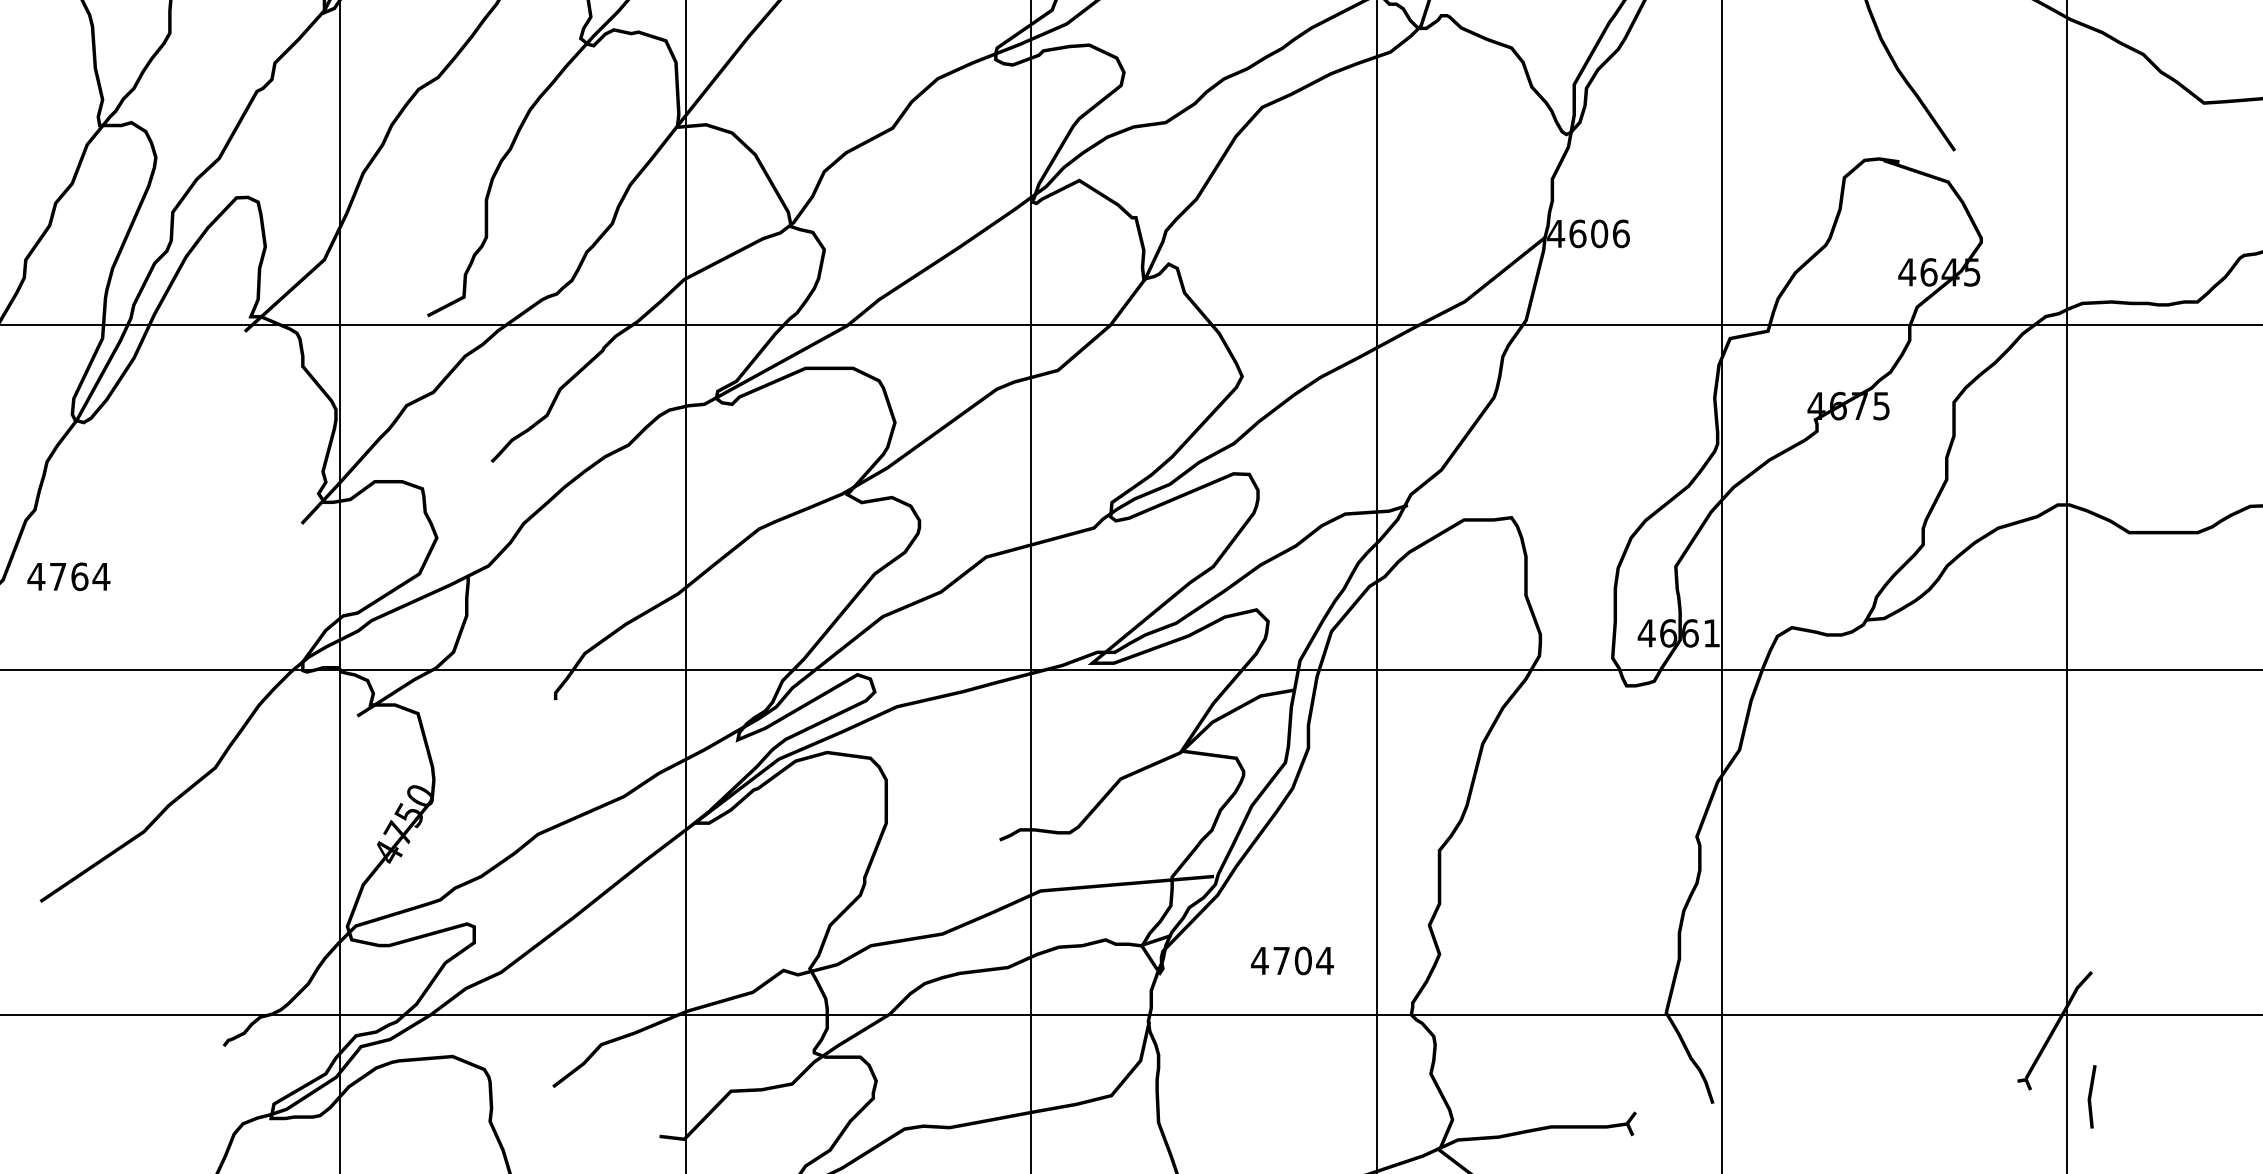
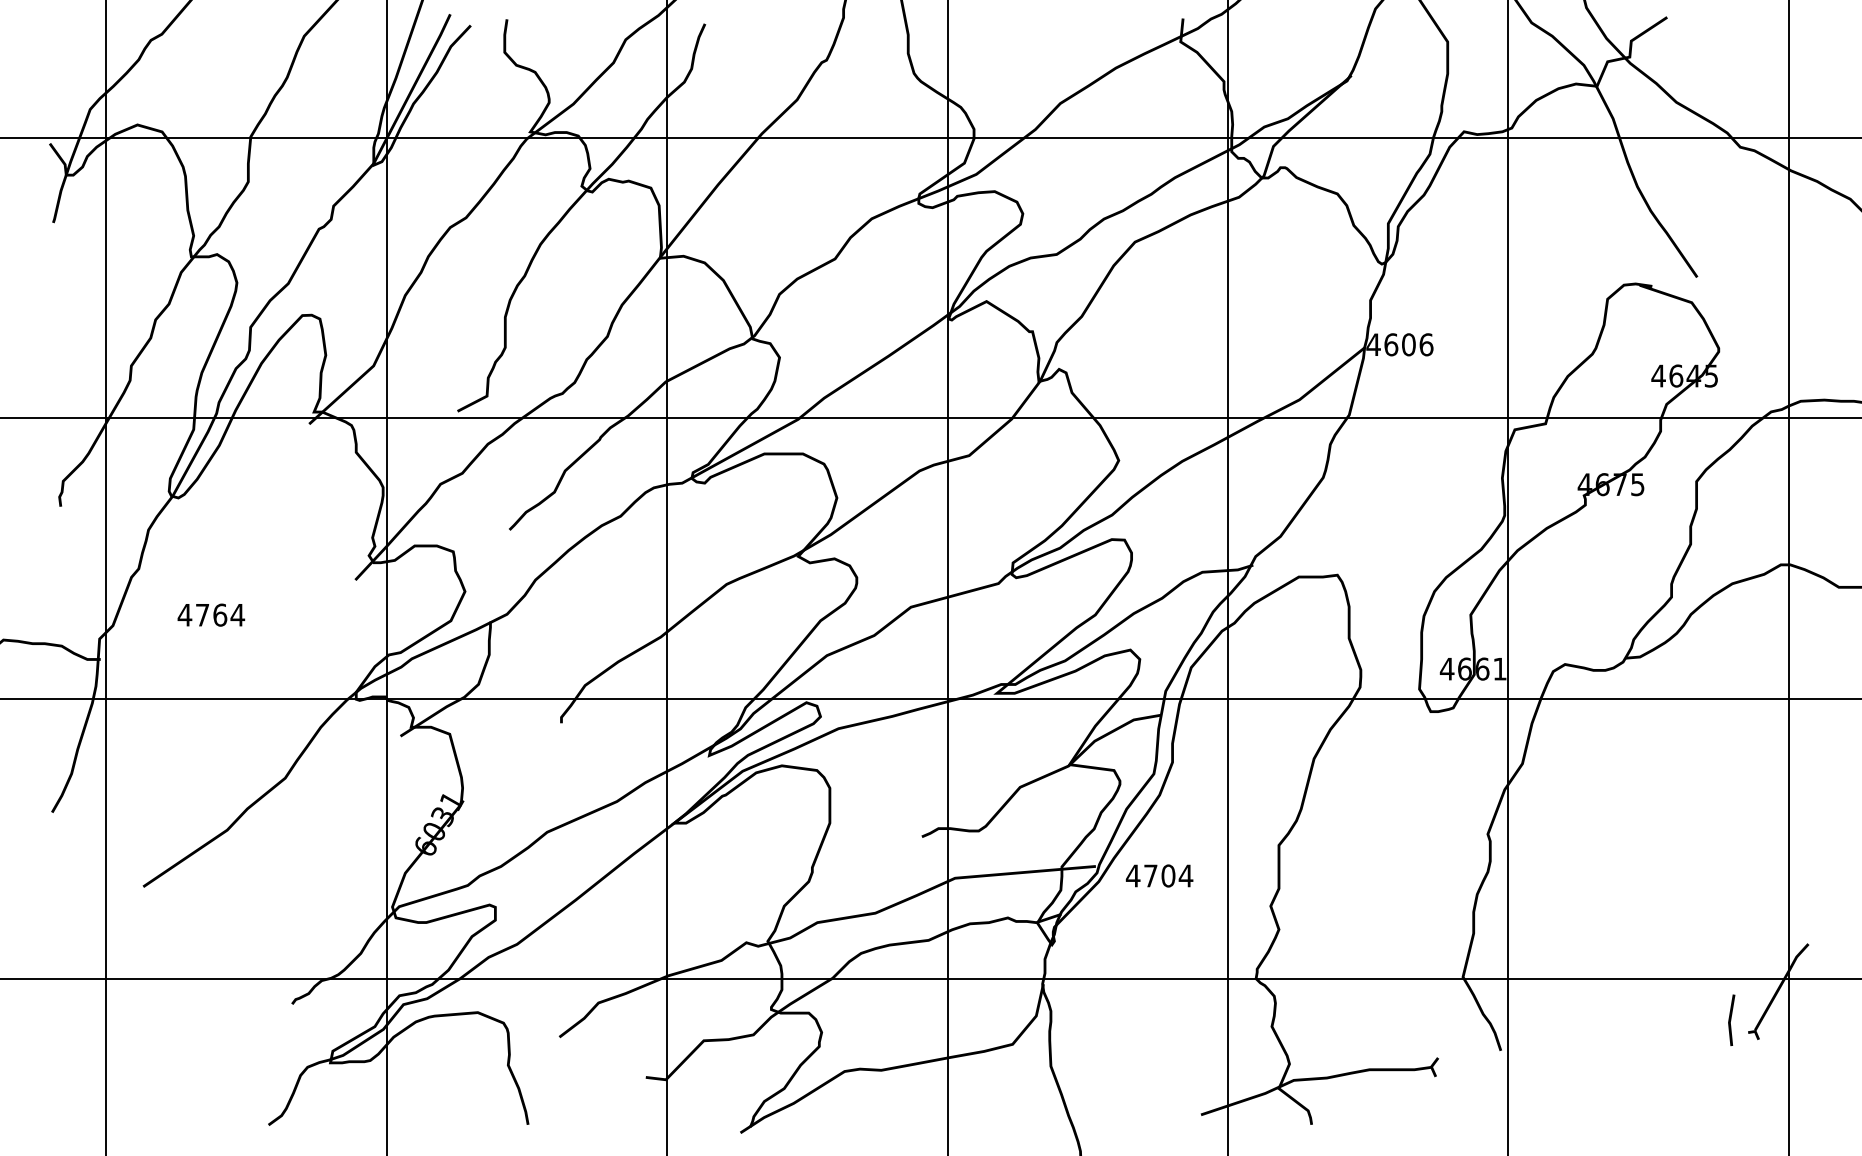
text: (69, 575) -> (211, 614), moved
text: (405, 823) -> (439, 823), 4750 -> 6031
text: (1292, 960) -> (1159, 875), moved
line: (2091, 1095) -> (1731, 1019), moved

